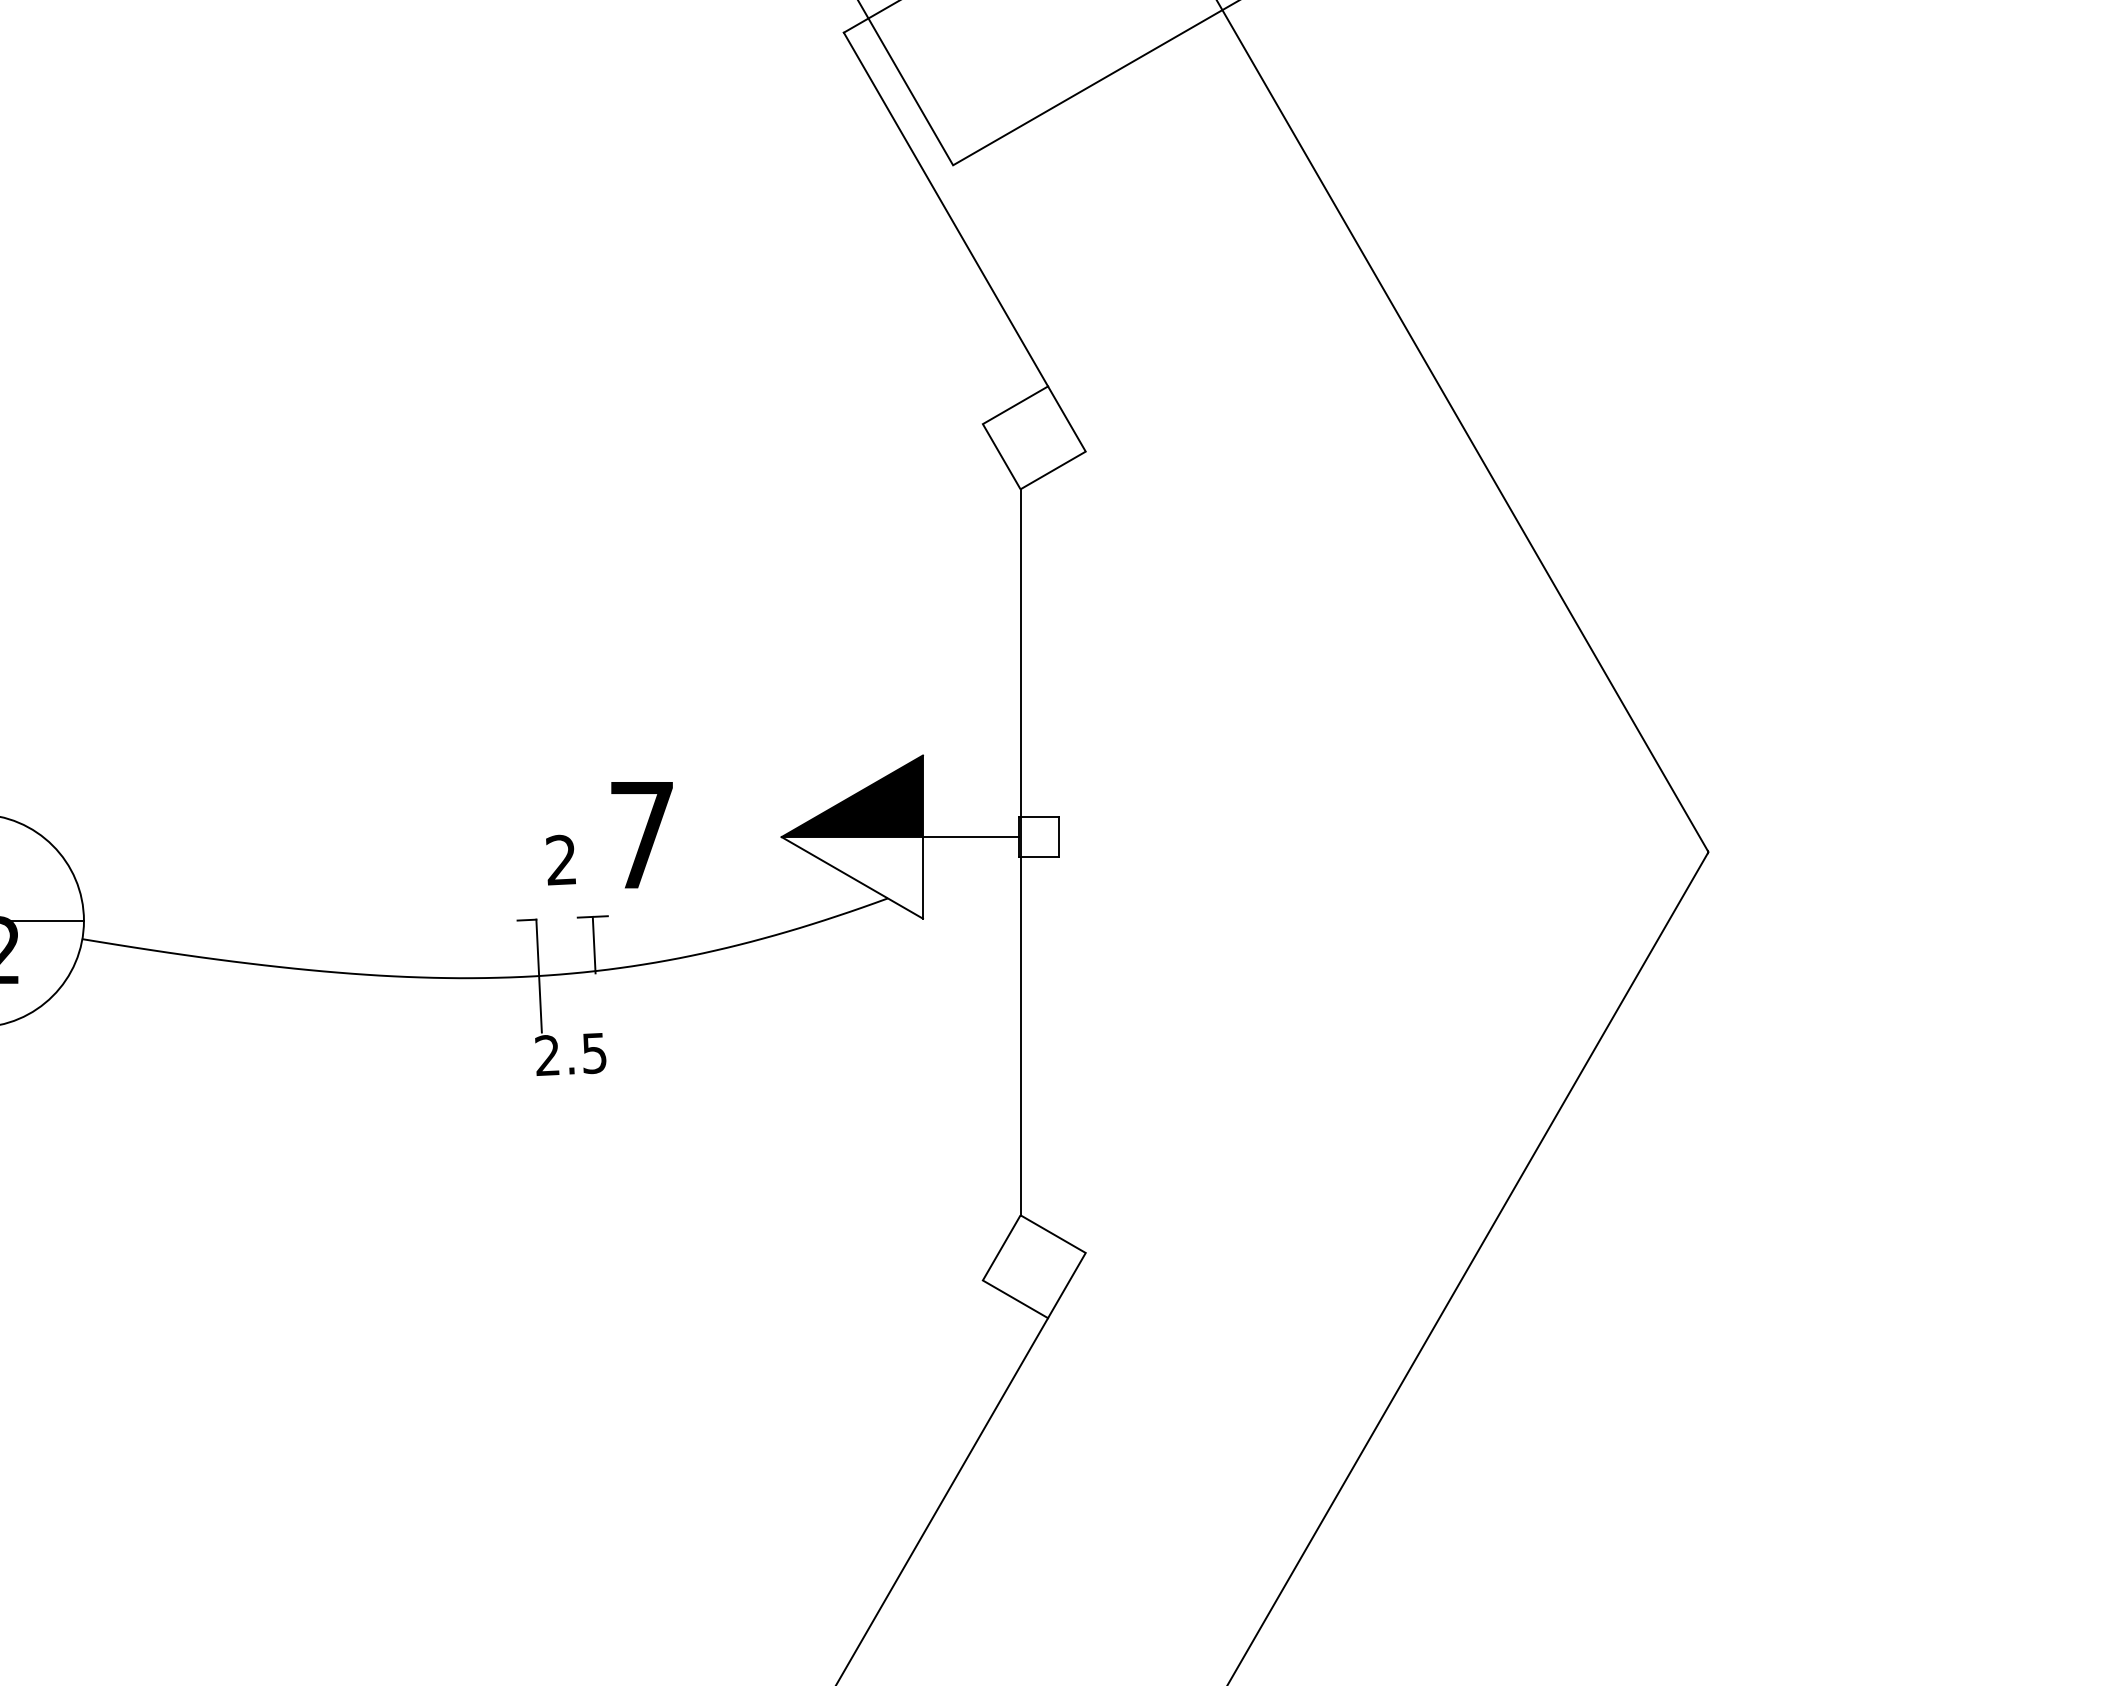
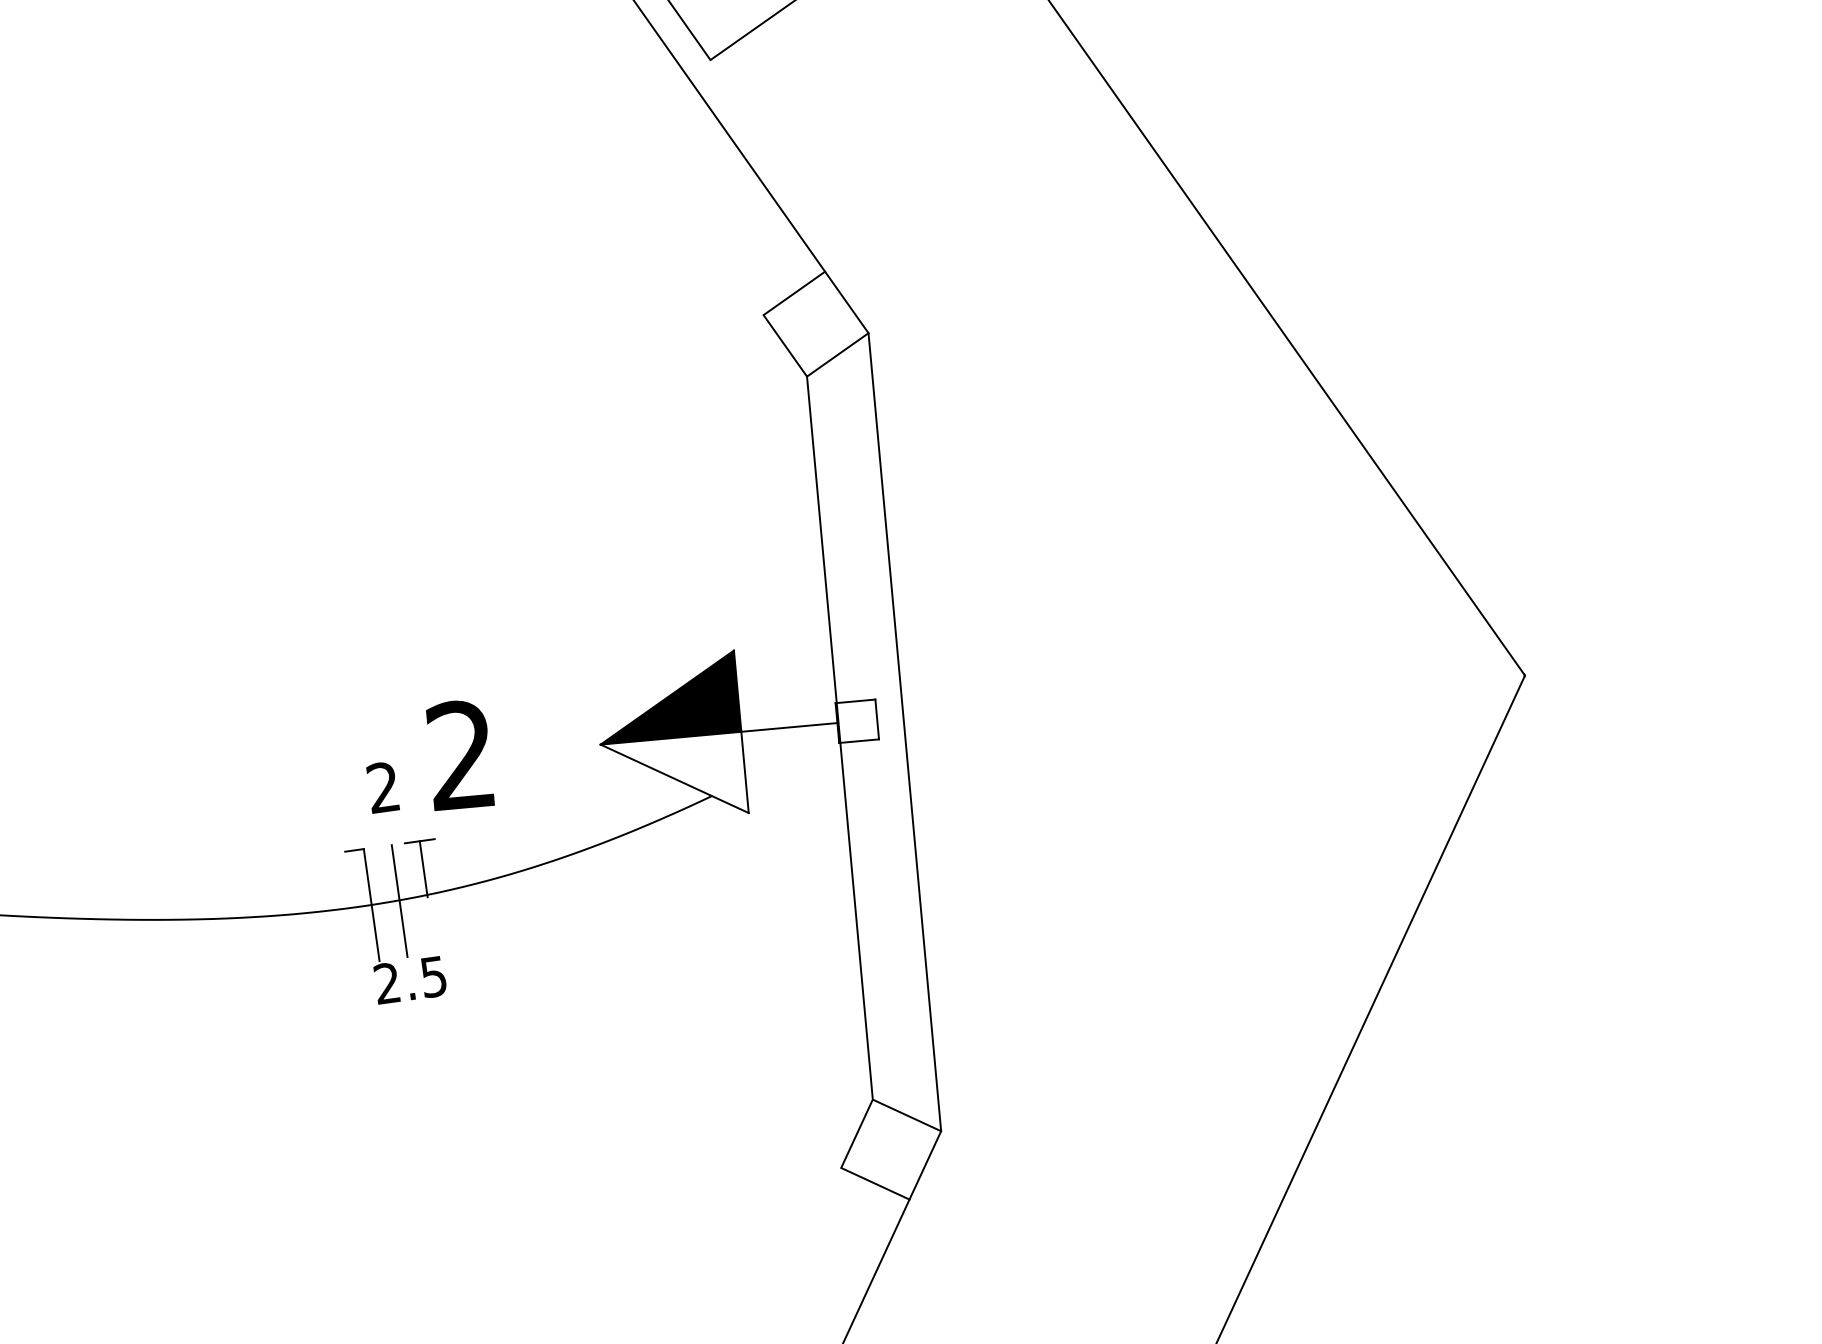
text: (641, 834) -> (460, 754), 7 -> 2
line: (1085, 851) -> (904, 731), added
line: (567, 974) -> (399, 900), added

